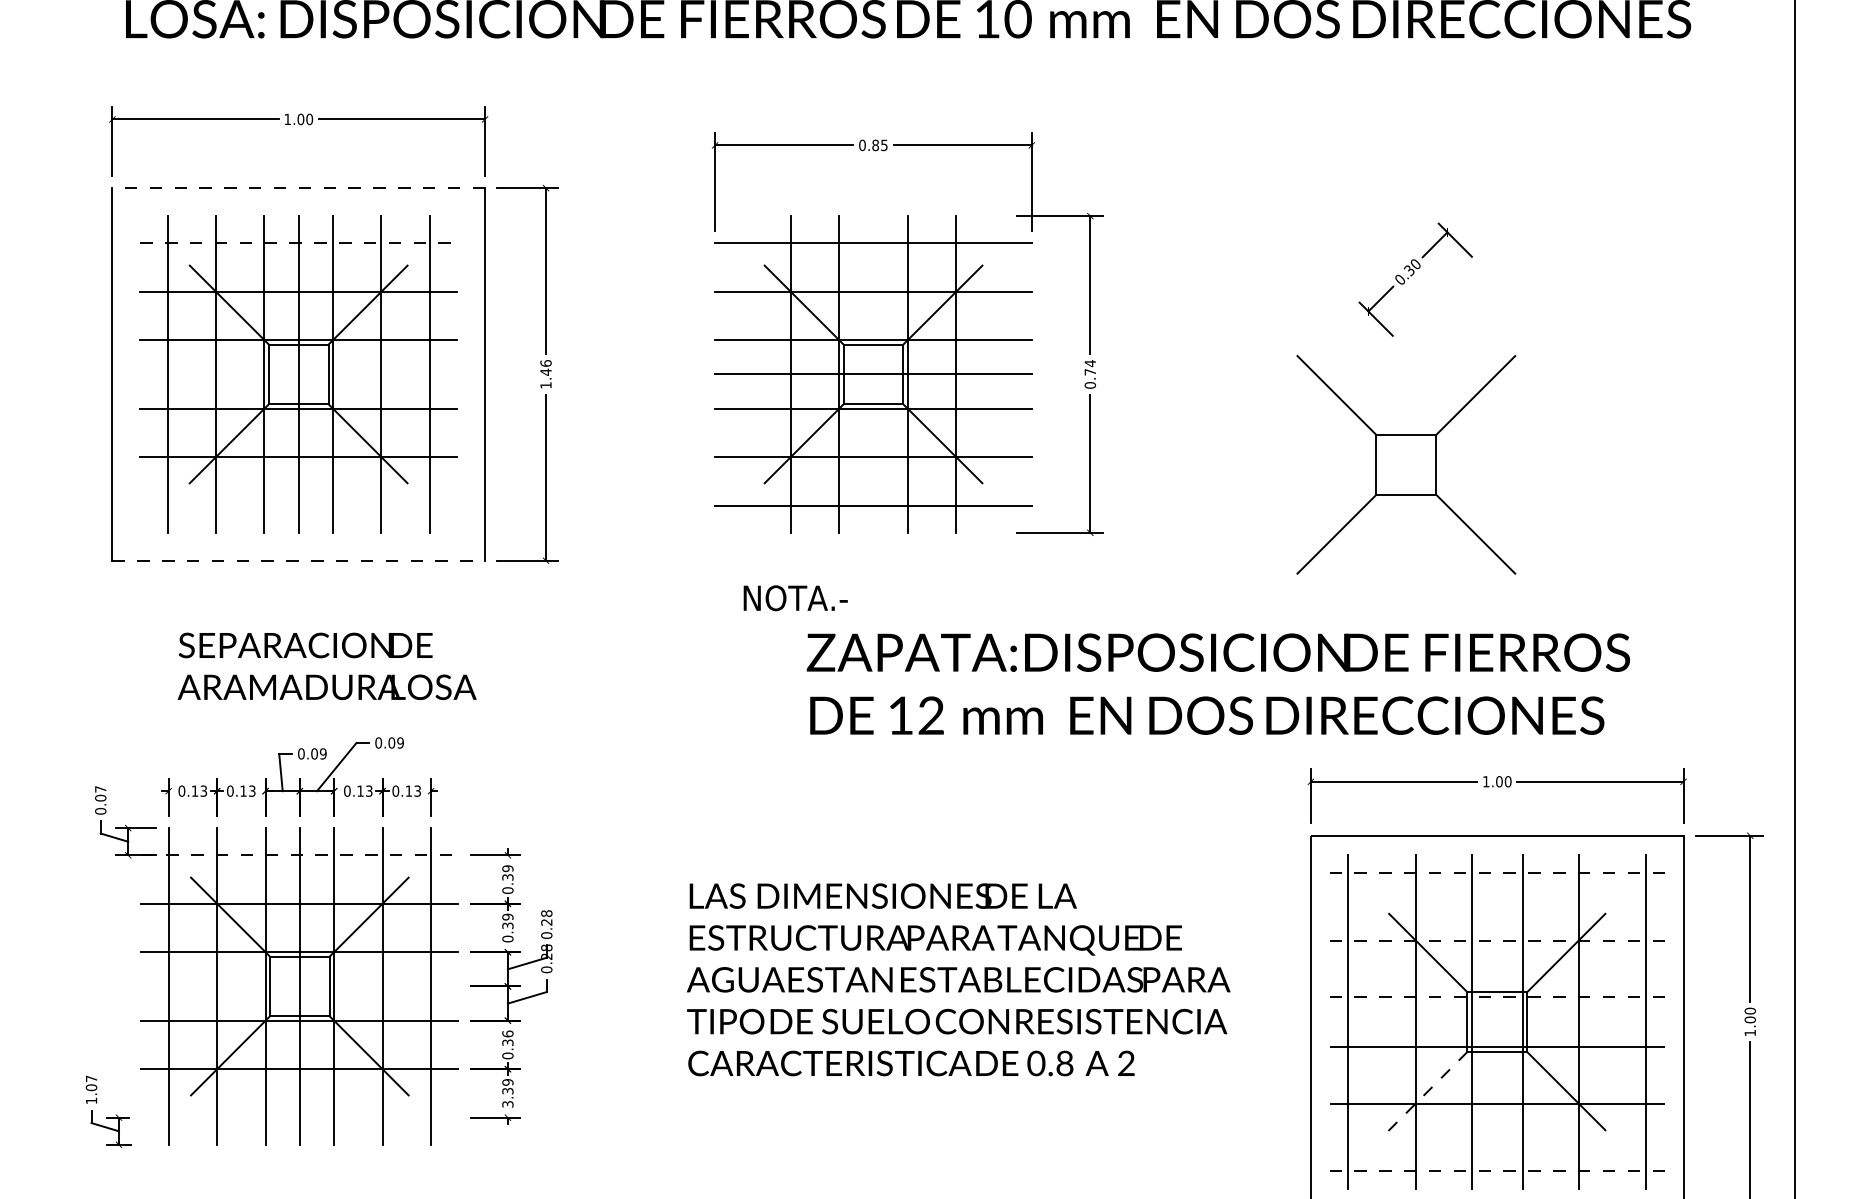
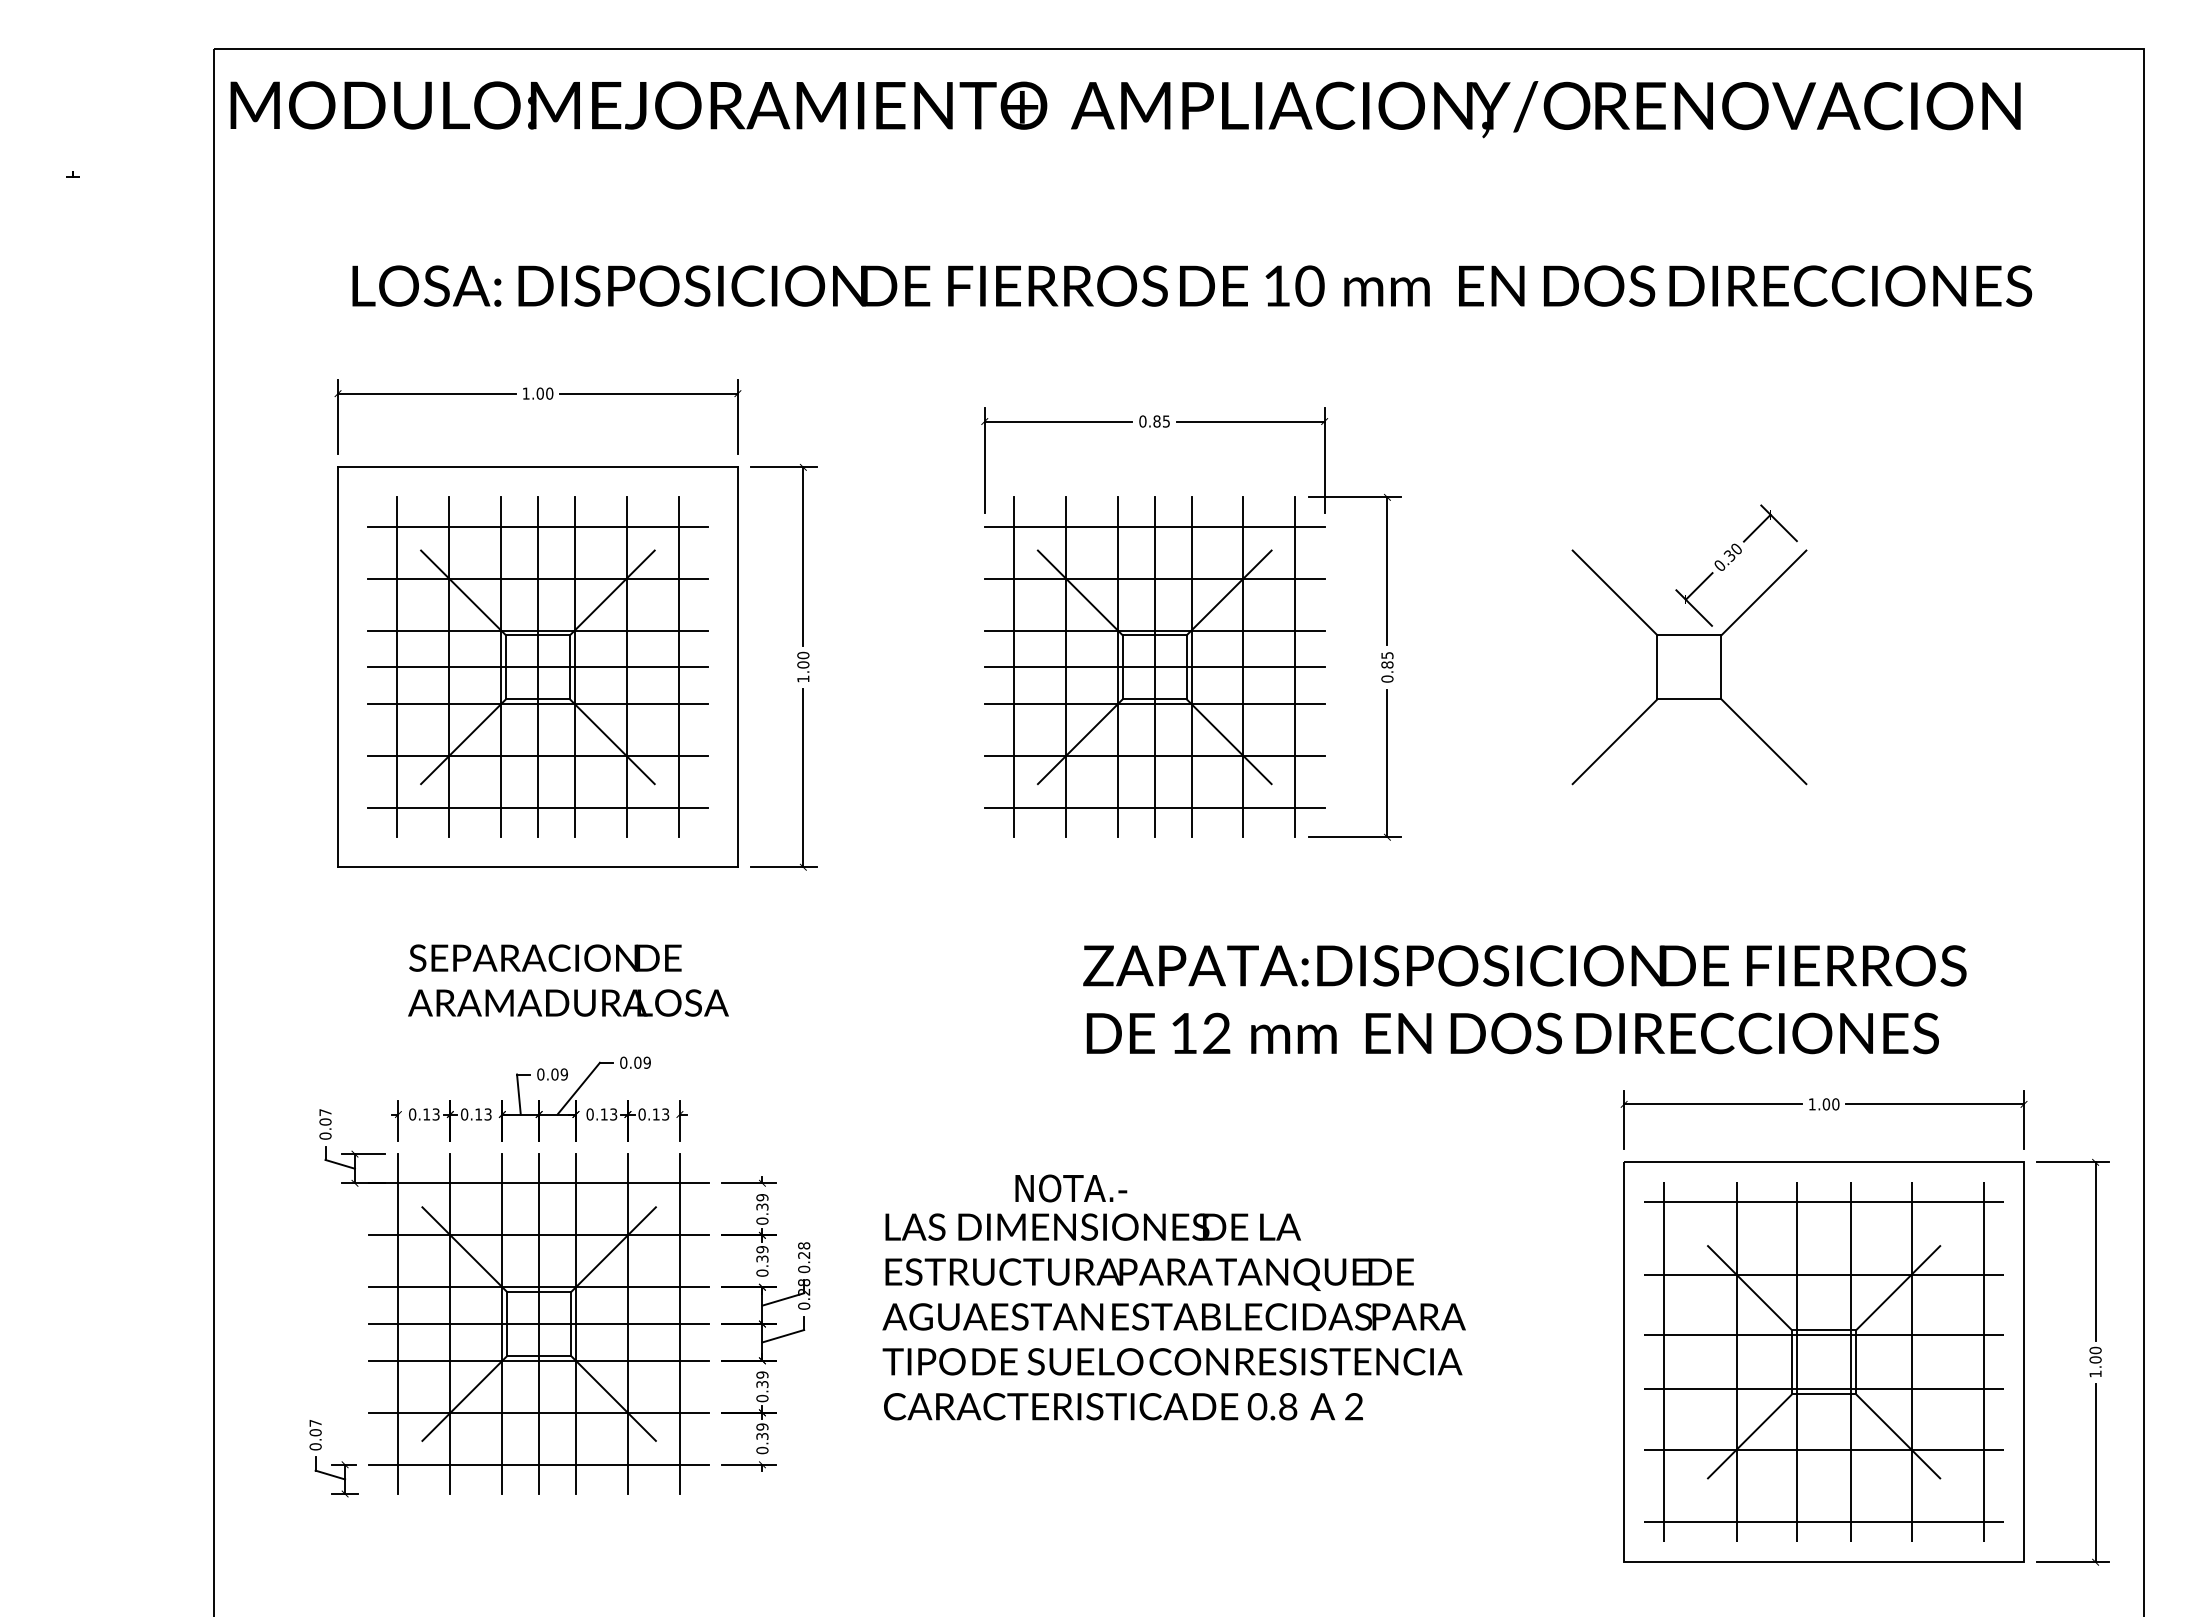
line: (298, 188) -> (537, 467), dashed -> solid
line: (298, 243) -> (537, 526), dashed -> solid
text: (546, 367) -> (803, 659), 1.46 -> 1.00
text: (1090, 367) -> (1387, 659), 0.74 -> 0.85
line: (298, 374) -> (537, 667), added
line: (741, 374) -> (1013, 667), added
line: (873, 374) -> (1154, 667), added
line: (1004, 374) -> (1295, 667), added
part: (1406, 465) -> (1689, 667), moved
line: (298, 506) -> (537, 808), added
line: (298, 561) -> (537, 867), dashed -> solid
text: (795, 598) -> (1071, 1188), moved
line: (300, 855) -> (539, 1183), dashed -> solid
line: (1497, 873) -> (1824, 1202), dashed -> solid
line: (1497, 941) -> (1824, 1275), dashed -> solid
text: (958, 979) -> (1173, 1316), moved
line: (300, 986) -> (539, 1324), added
line: (1497, 997) -> (1824, 1335), dashed -> solid
text: (507, 1033) -> (762, 1374), 0.36 -> 0.39
line: (1427, 1091) -> (1749, 1436), dashed -> solid
text: (91, 1100) -> (315, 1446), 1.07 -> 0.07
text: (507, 1104) -> (762, 1450), 3.39 -> 0.39
line: (300, 1117) -> (539, 1464), added
line: (1497, 1171) -> (1824, 1522), dashed -> solid

